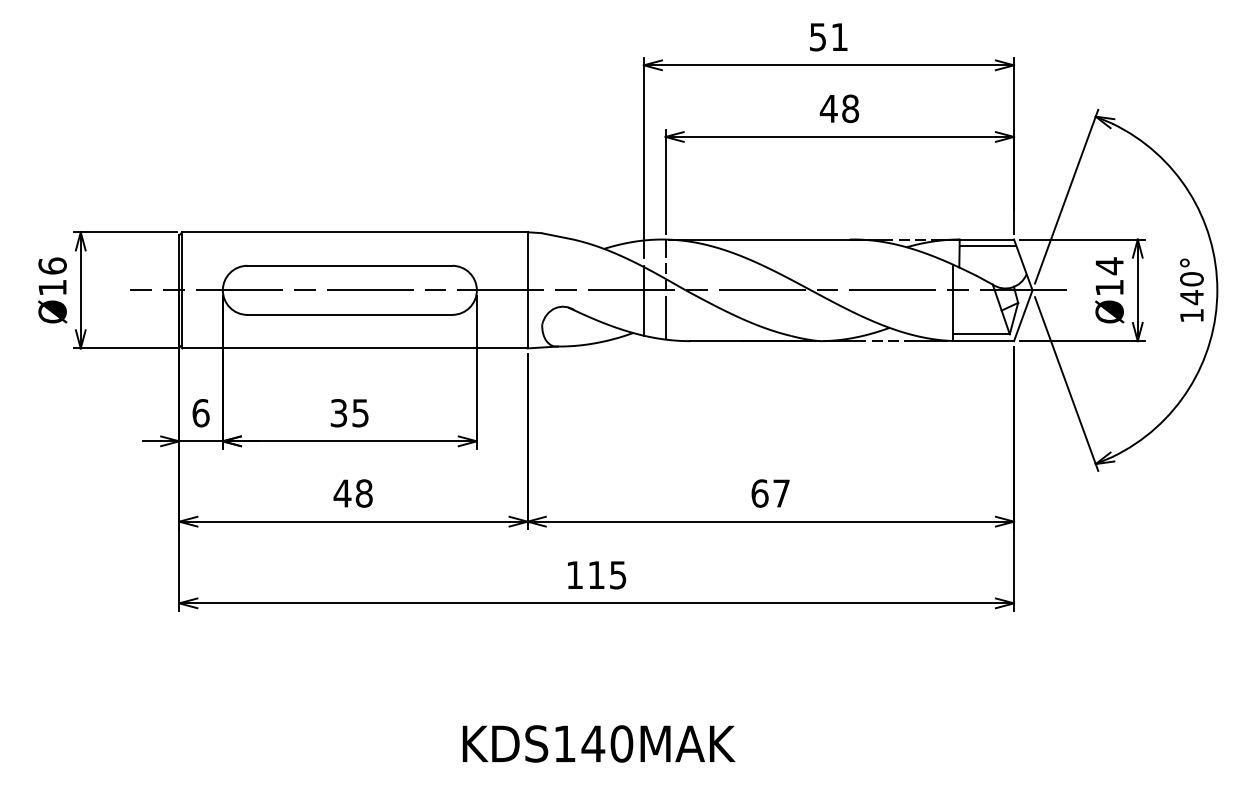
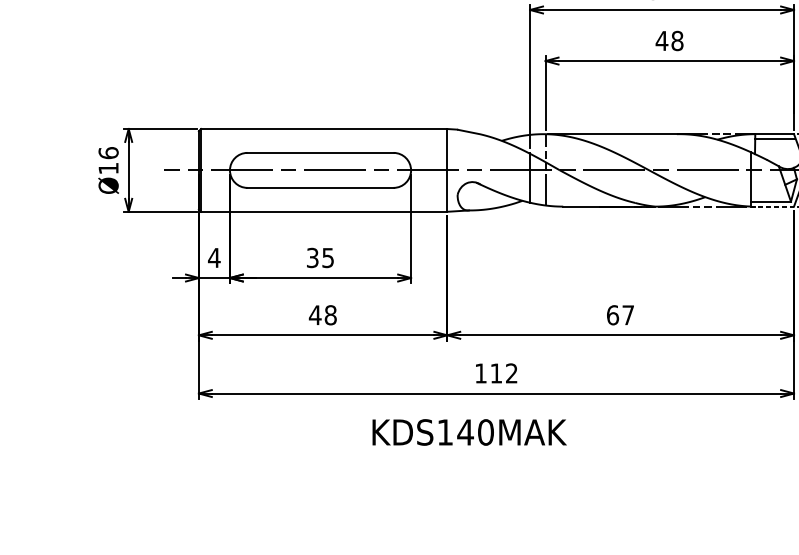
line: (984, 341) -> (772, 206), solid -> dashed
text: (200, 413) -> (214, 258), 6 -> 4
text: (618, 575) -> (512, 373), 115 -> 112
text: (598, 743) -> (469, 432), moved

